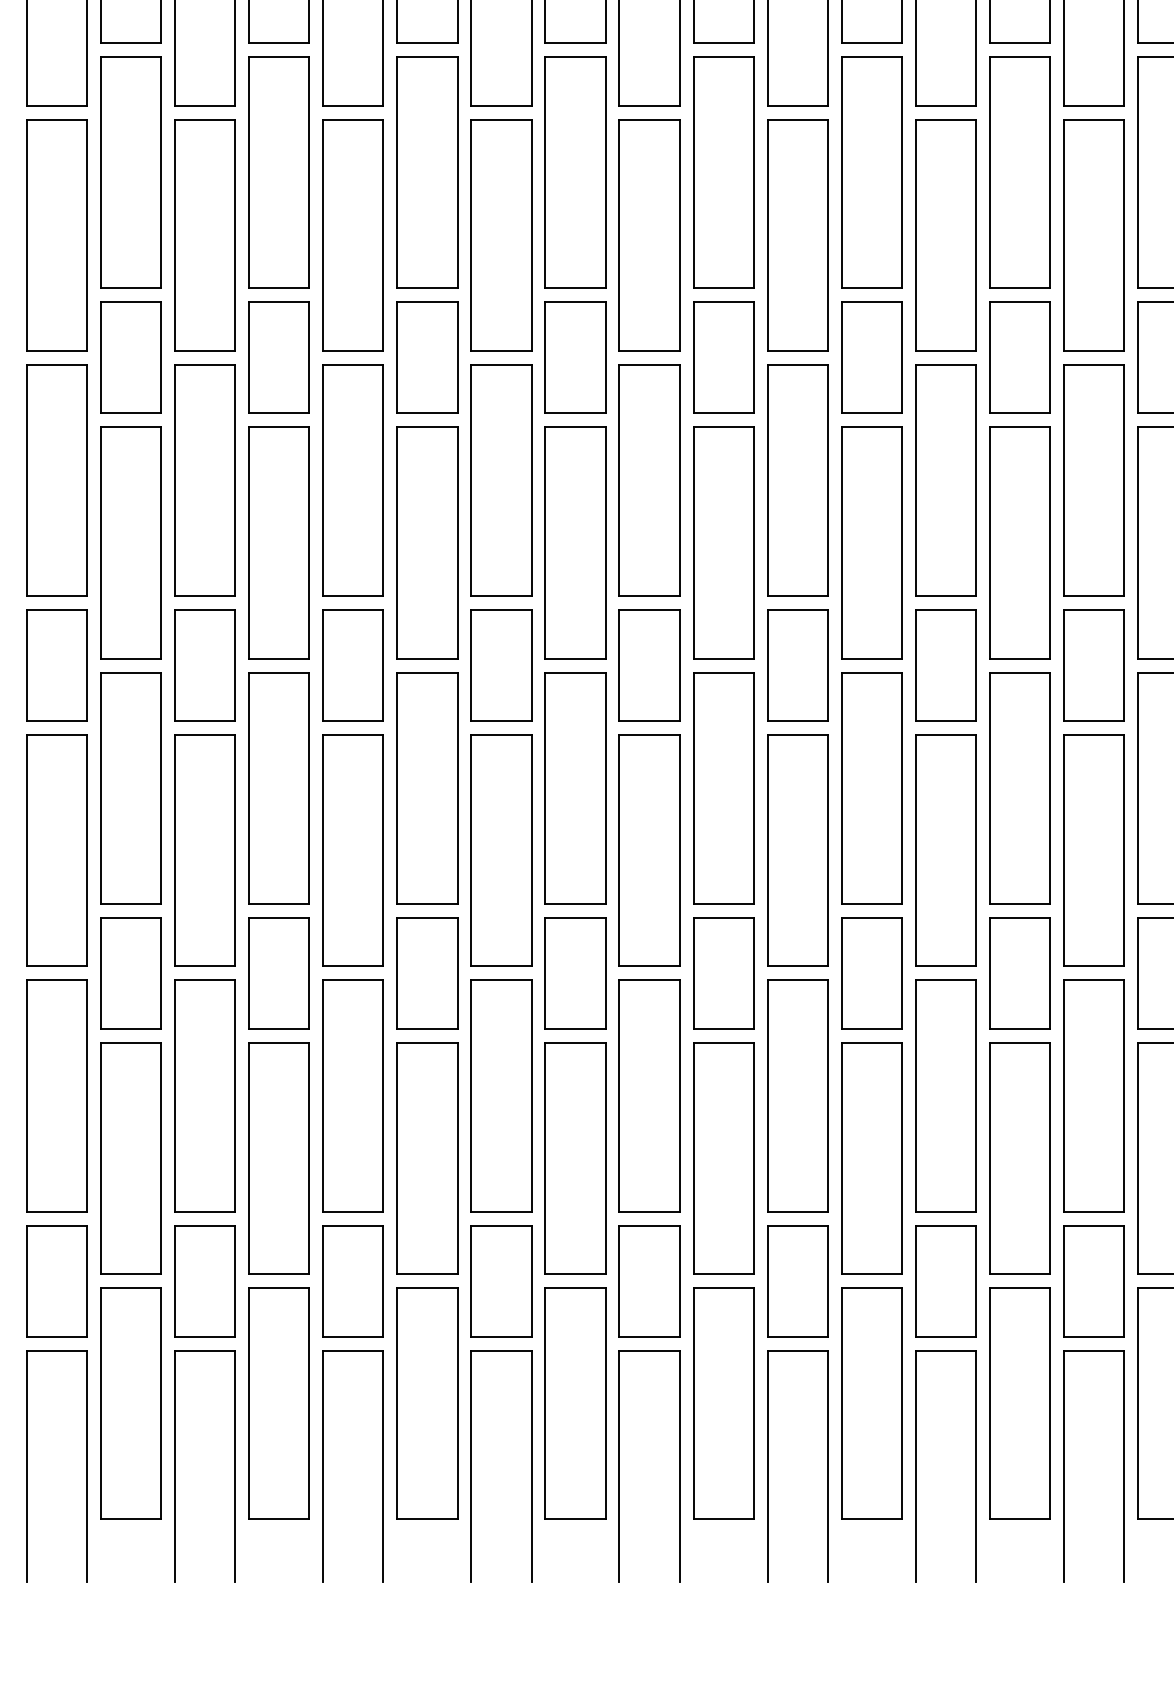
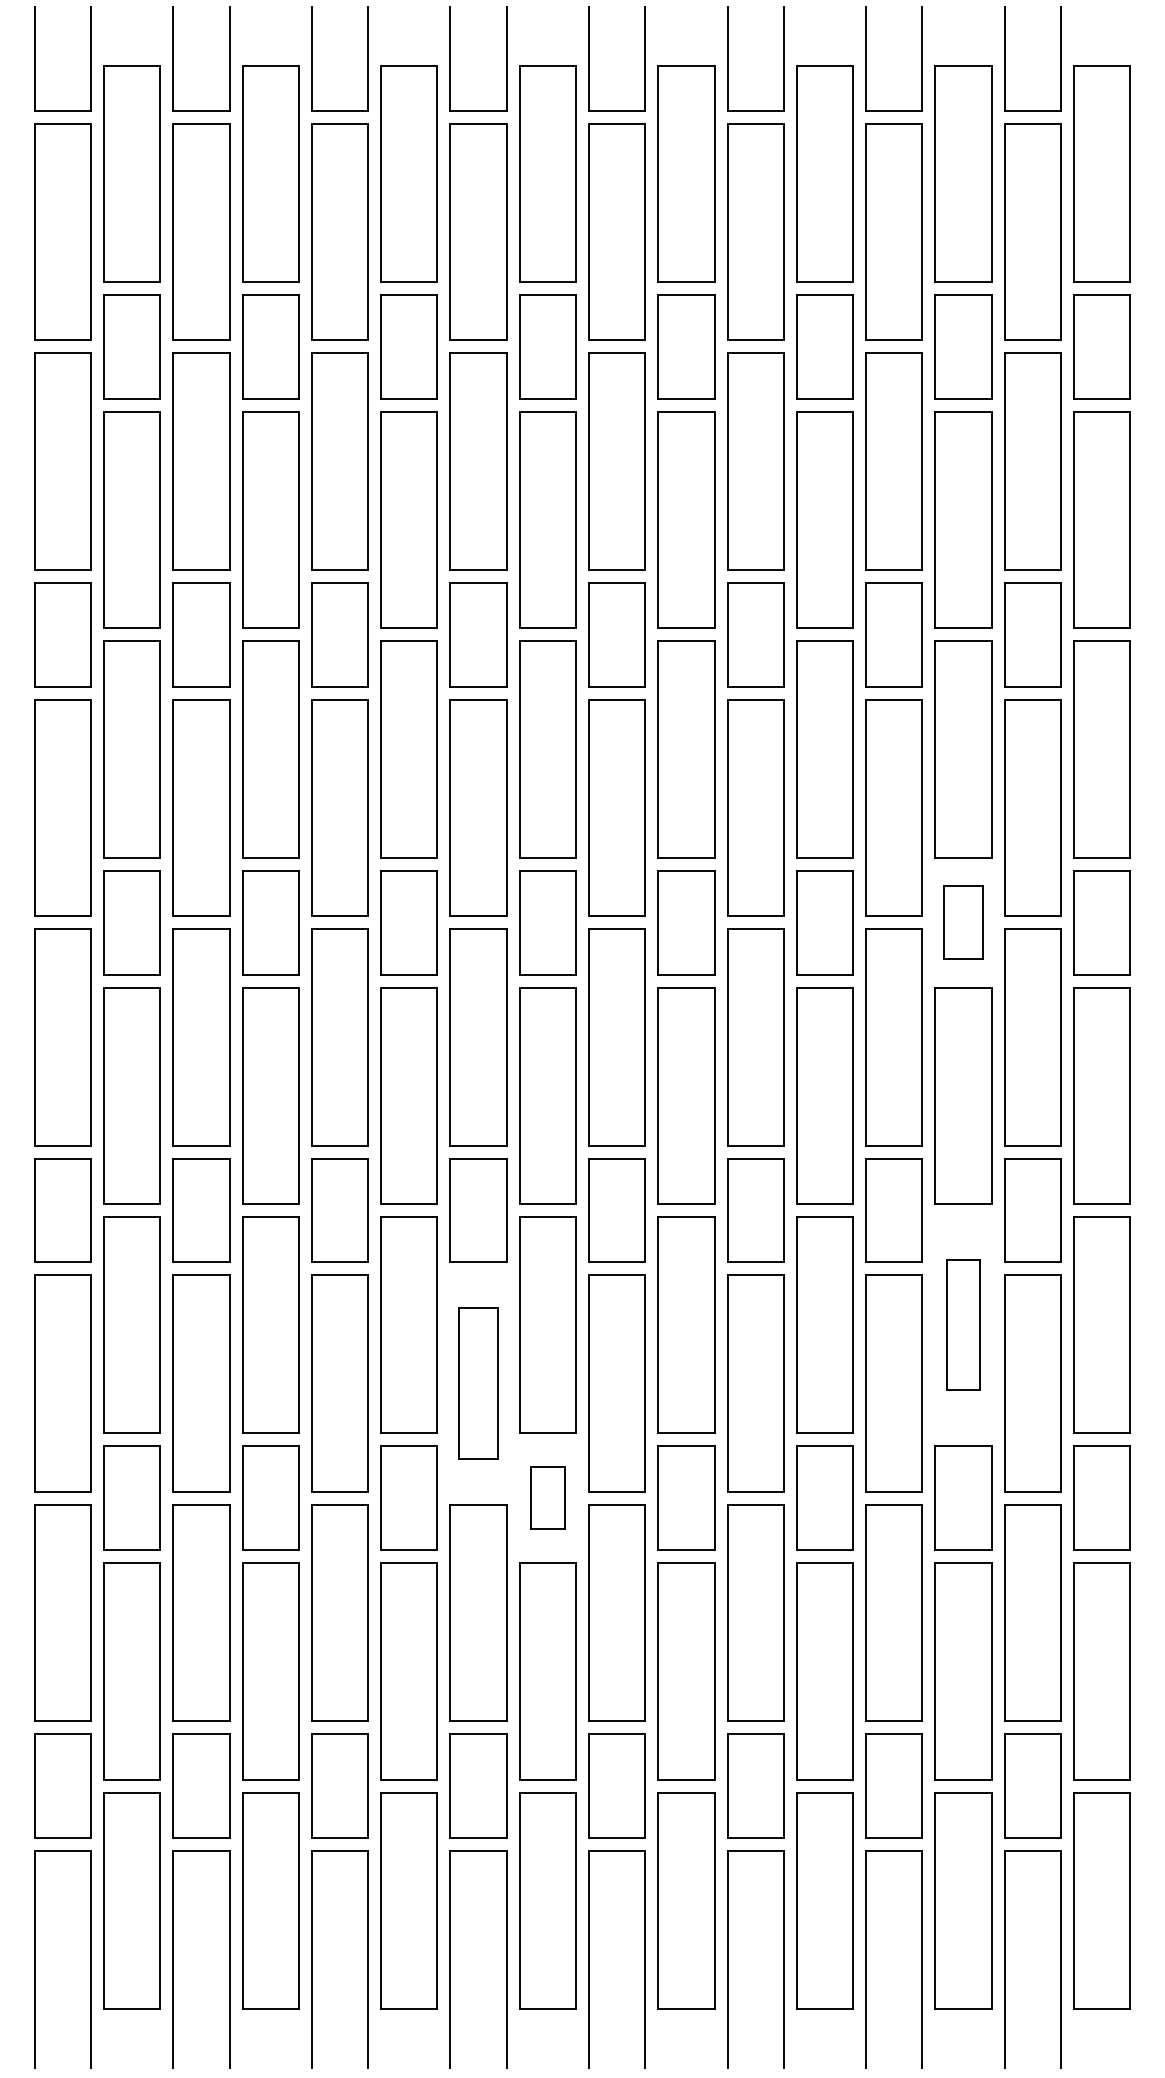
part: (1019, 357) -> (963, 922), size x0.7
part: (1019, 787) -> (963, 1324), size x0.6
part: (501, 850) -> (478, 1383), size x0.7
part: (575, 972) -> (547, 1497), size x0.6

